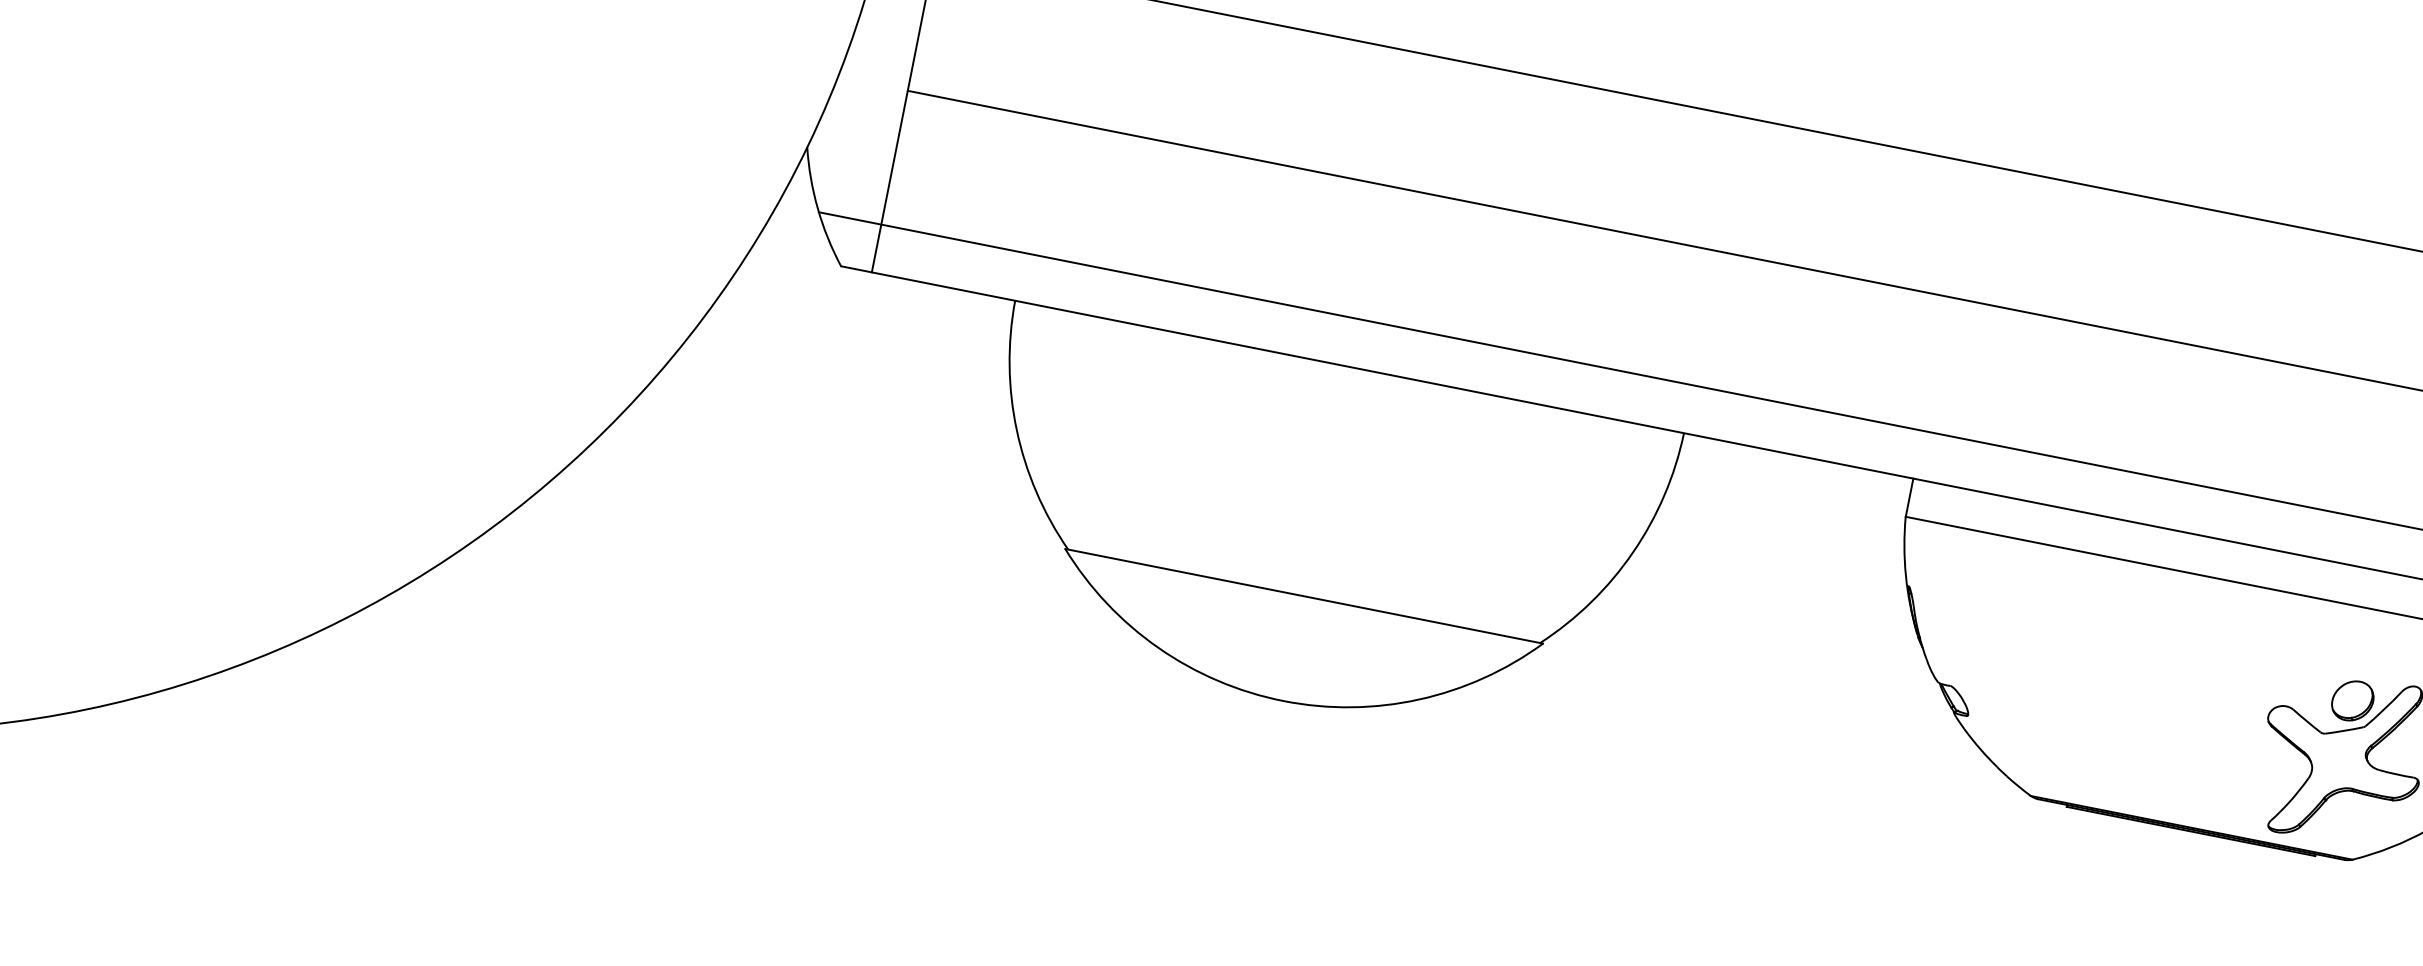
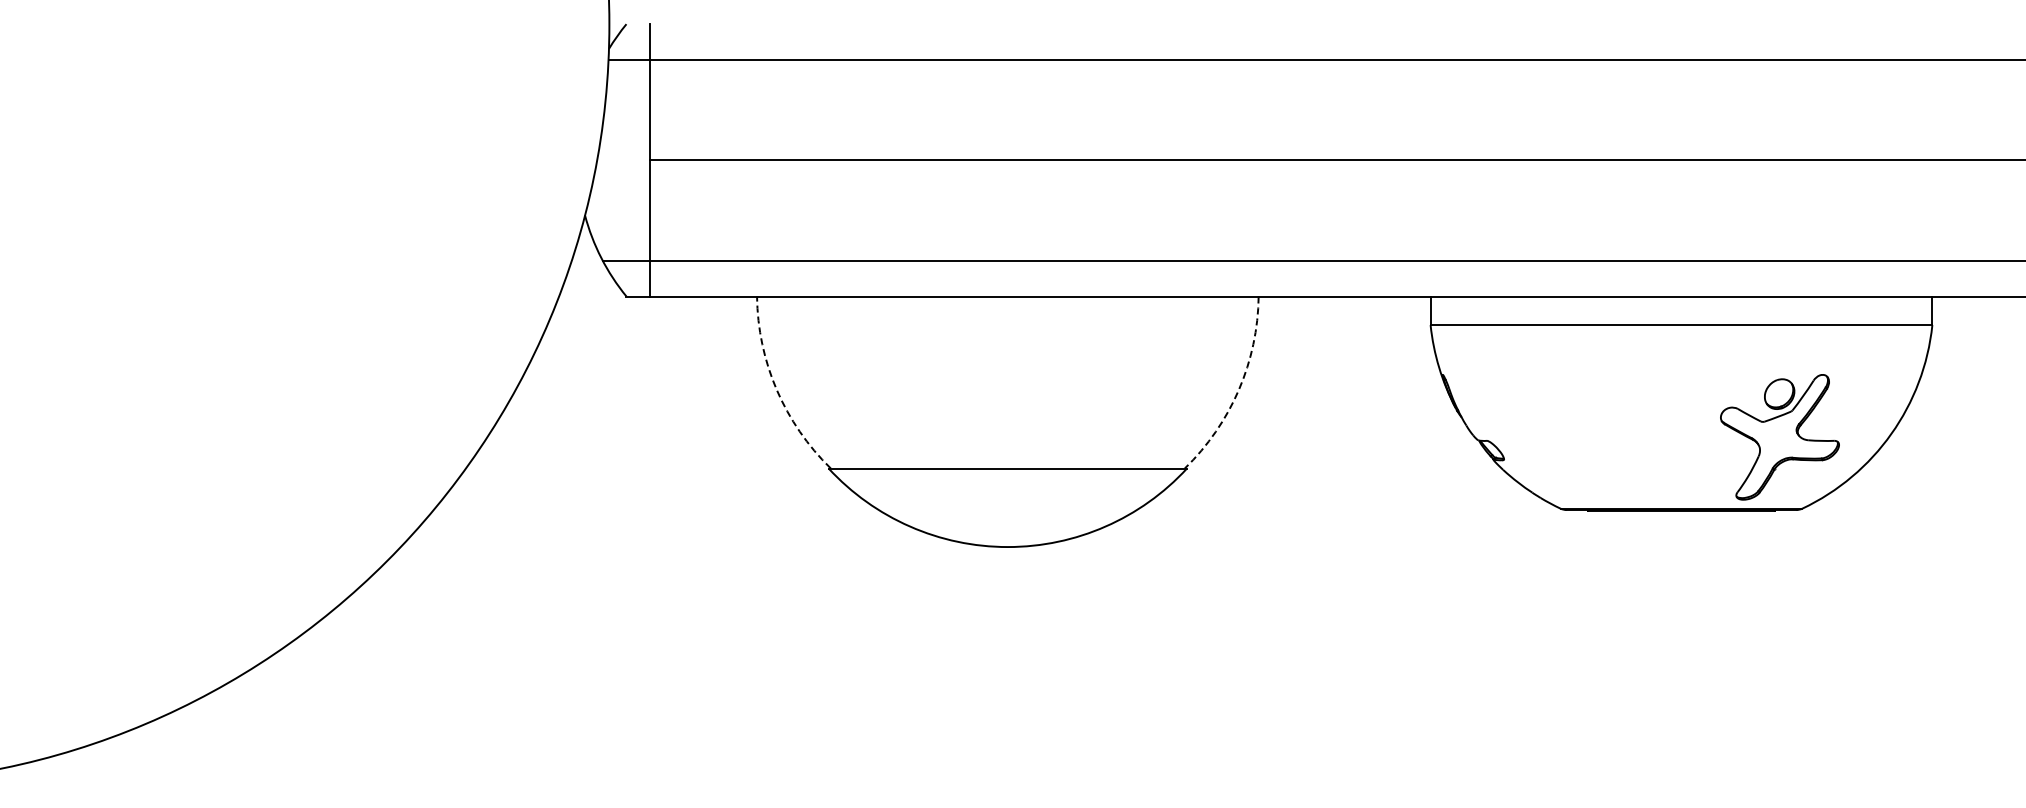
arc: (1016, 429) -> (776, 389), solid -> dashed
arc: (1632, 551) -> (1238, 389), solid -> dashed

